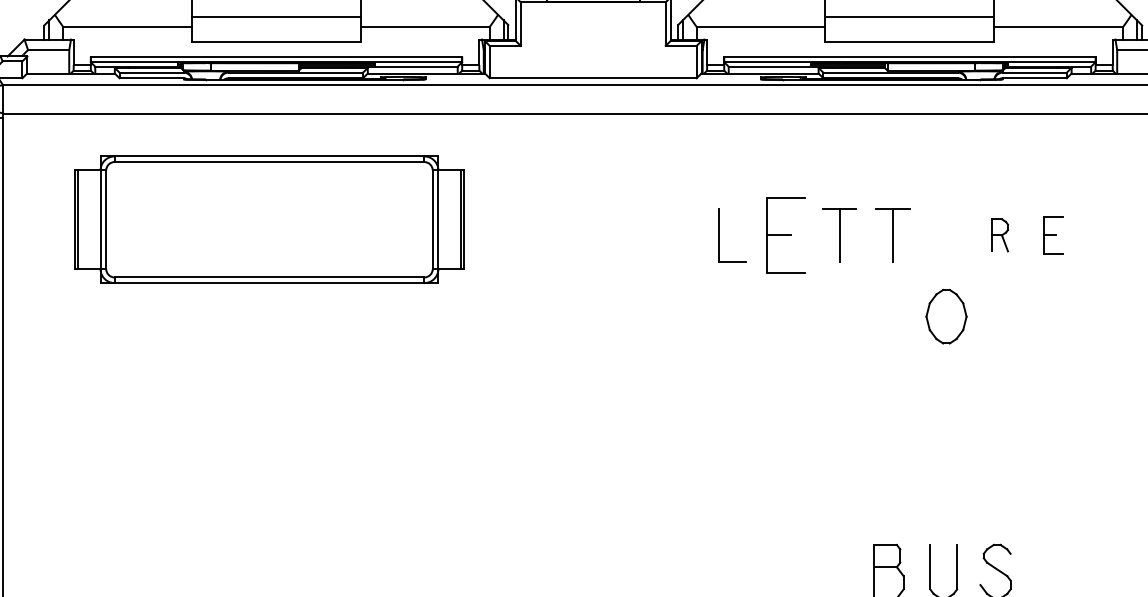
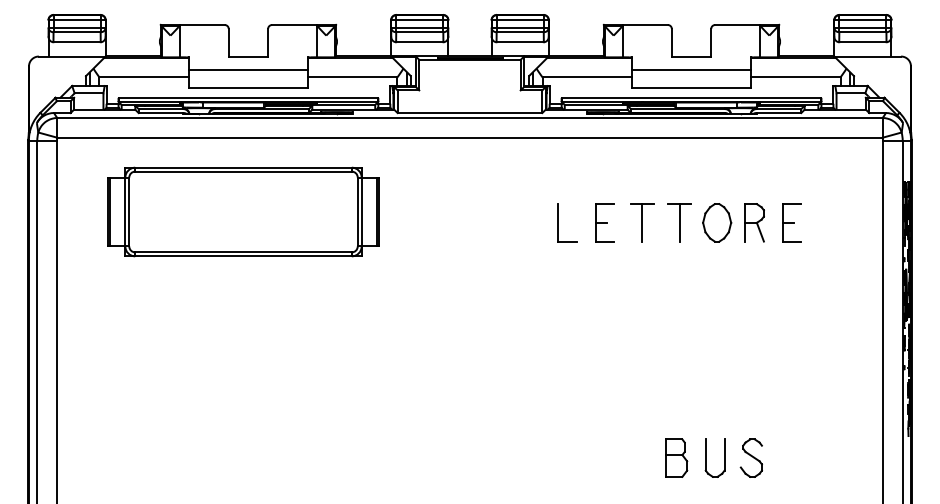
part: (785, 234) -> (604, 222), size x0.71
part: (999, 234) -> (754, 222), size x1.67
part: (1052, 234) -> (791, 222), size x1.43
part: (947, 316) -> (717, 222), moved

